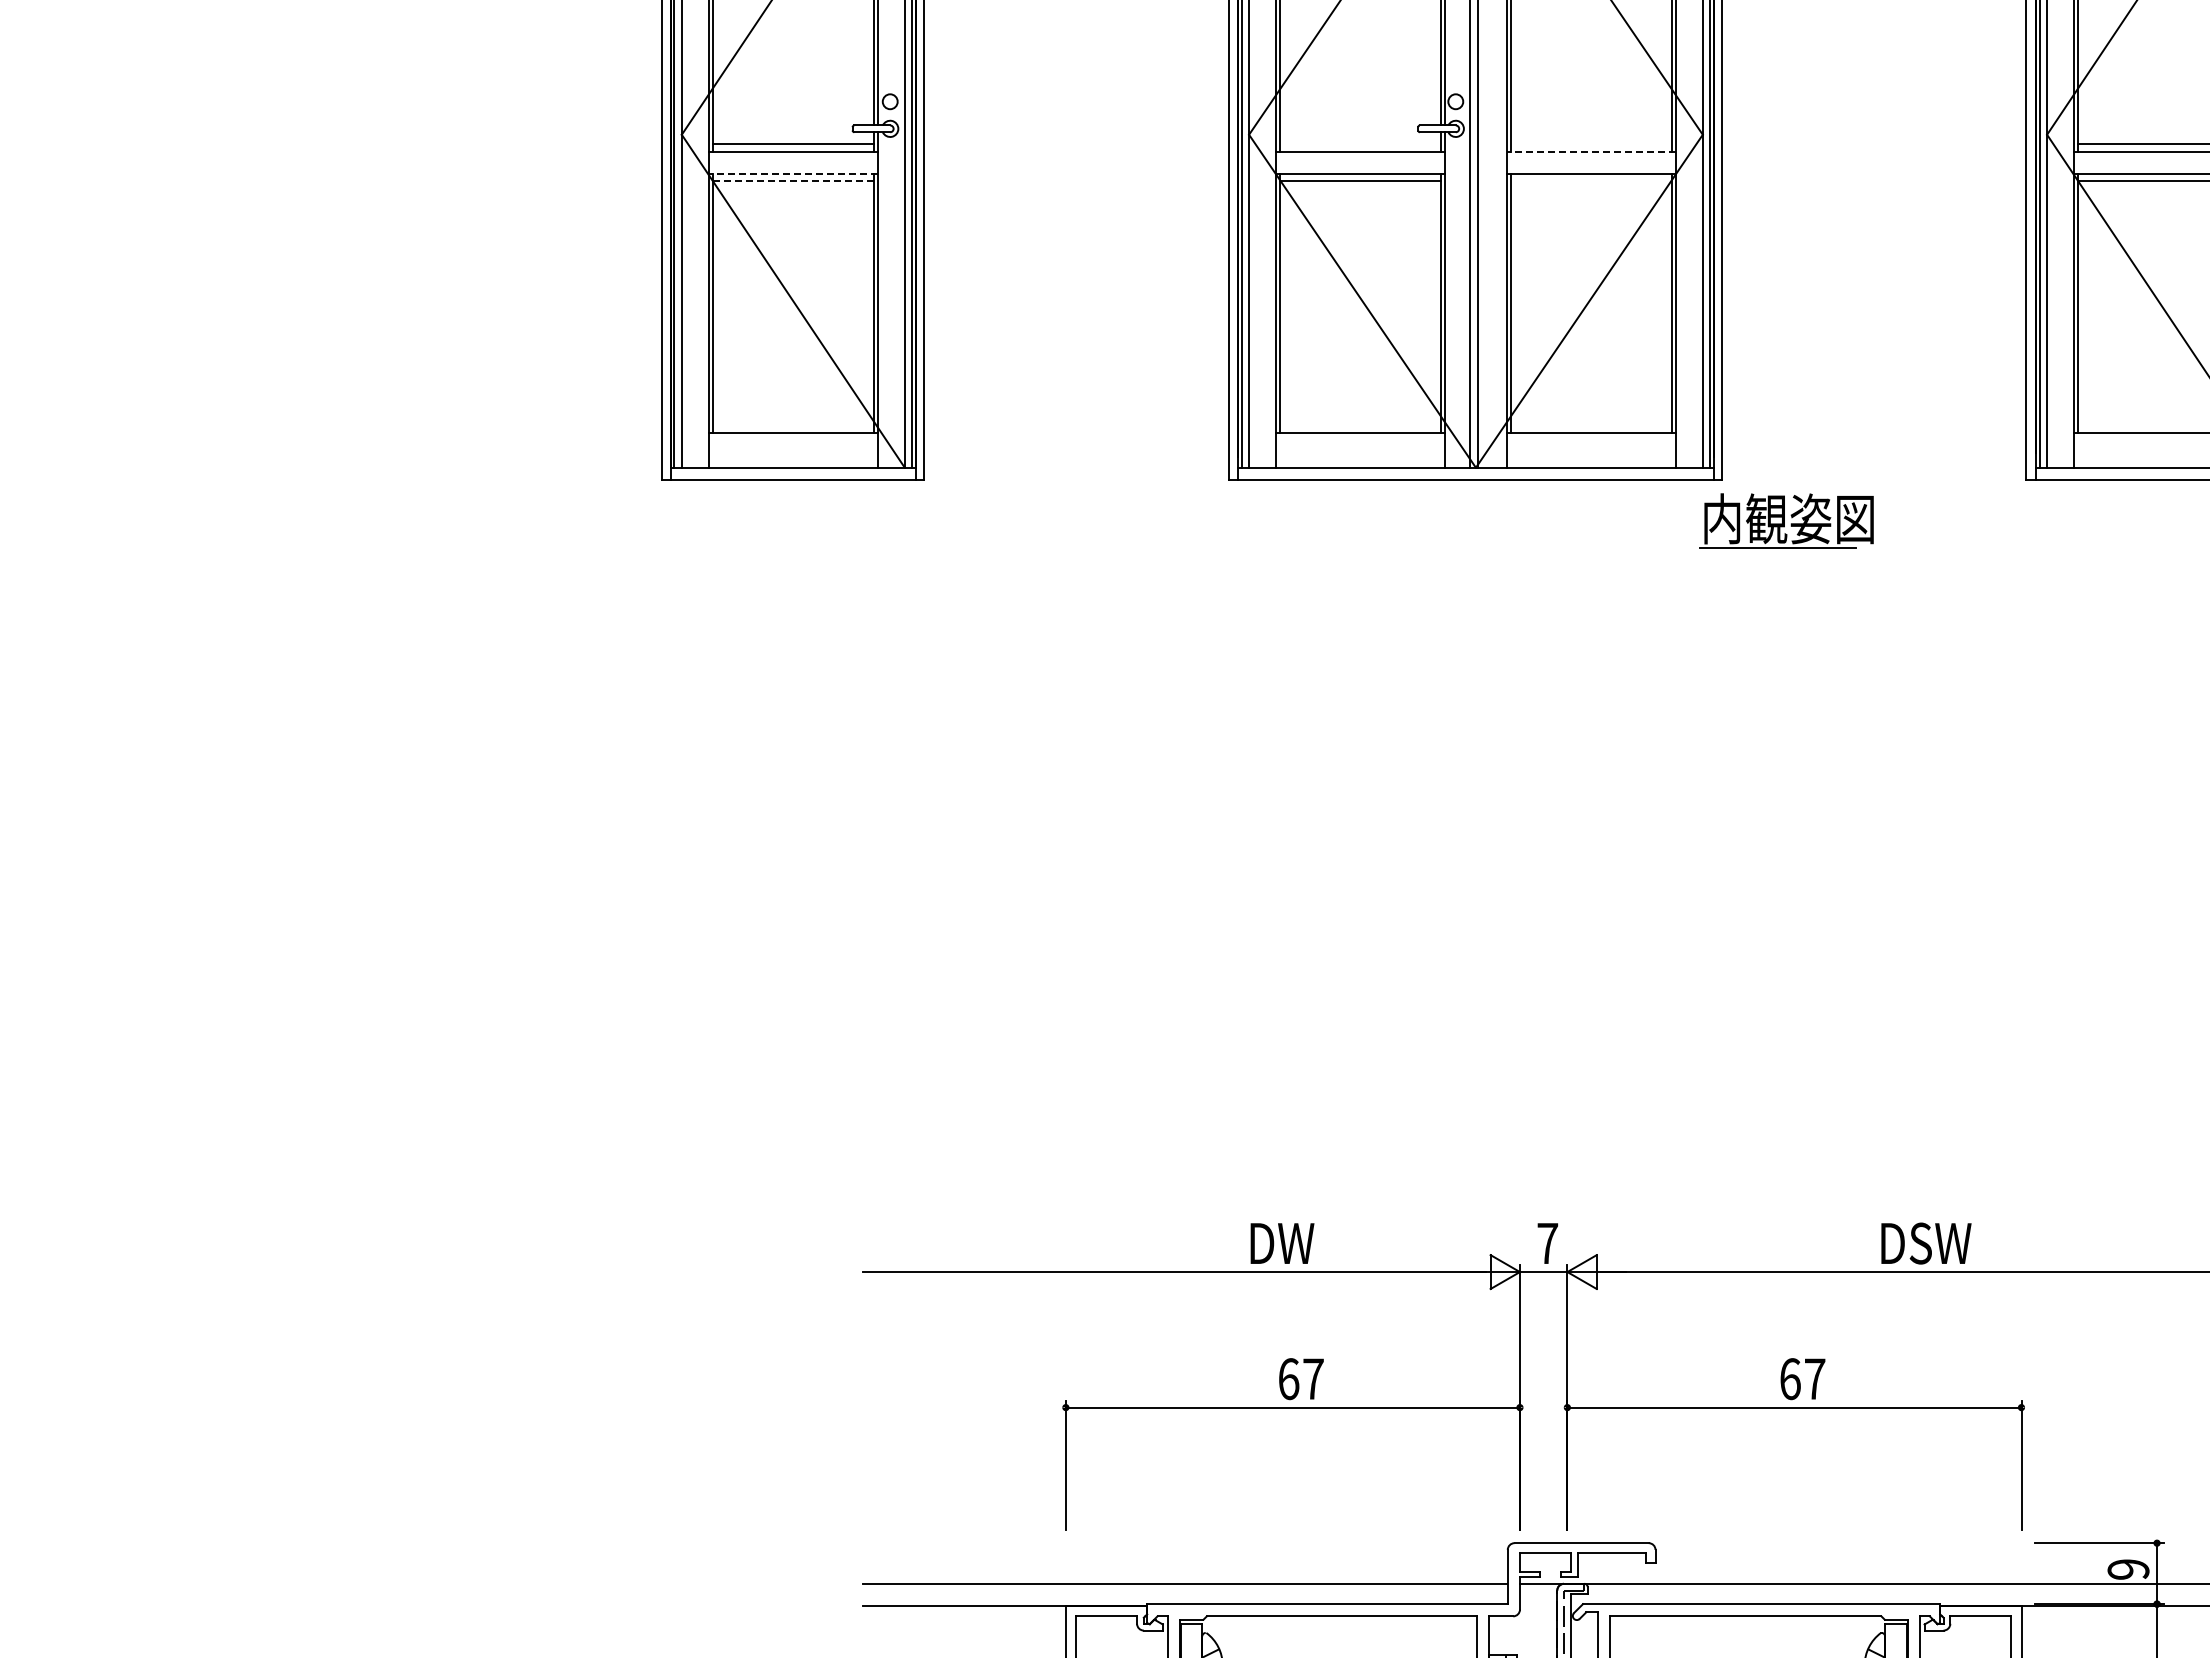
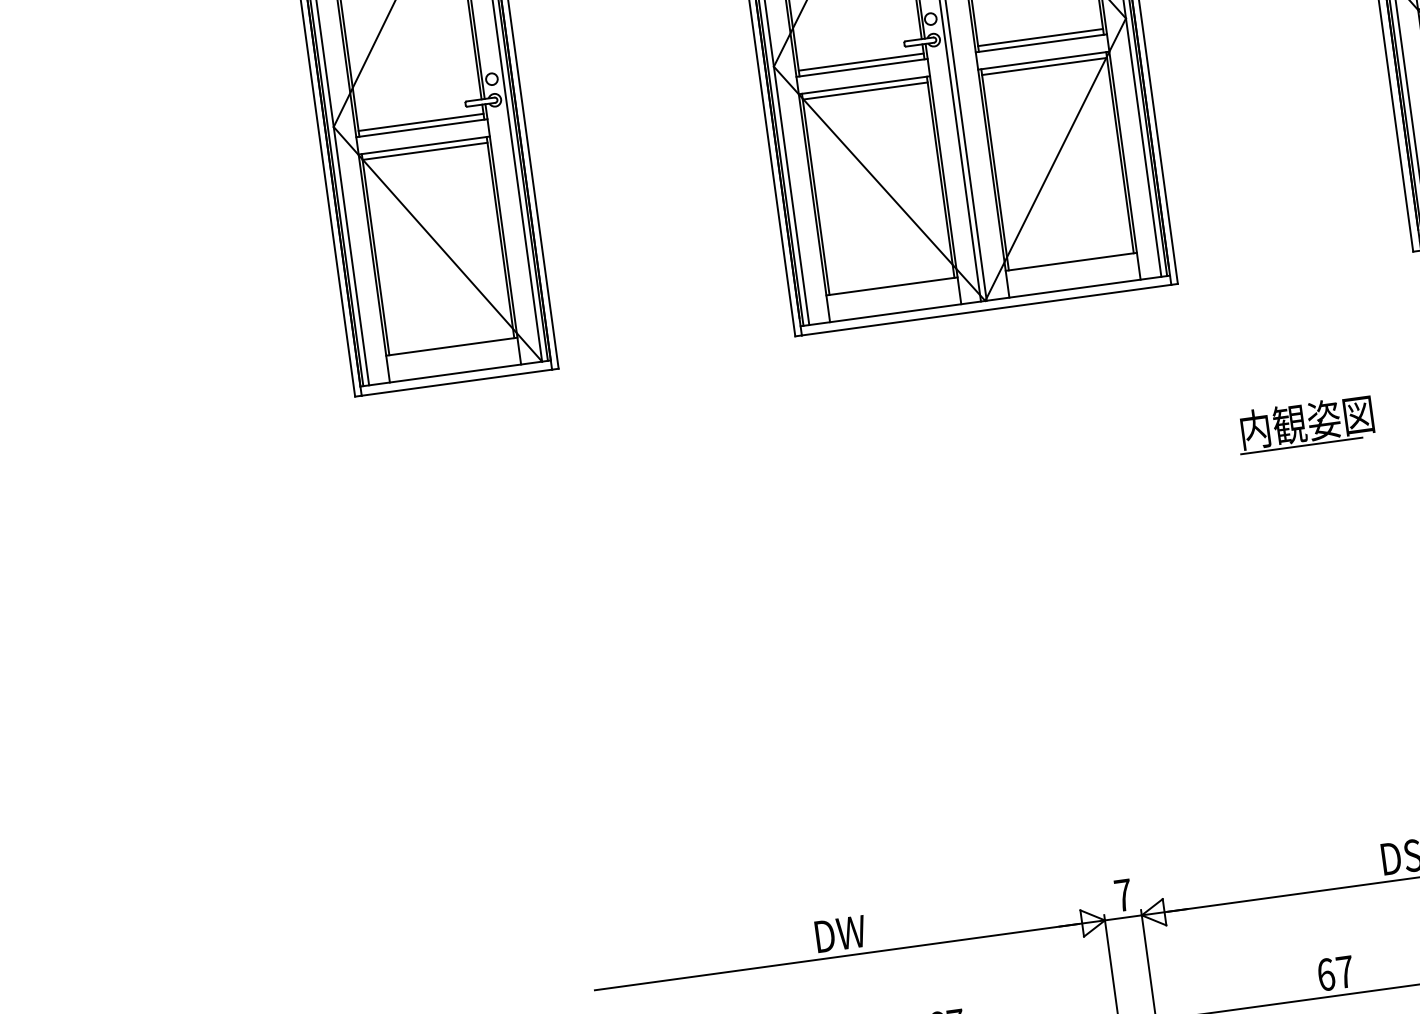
line: (1359, 144) -> (860, 62), added
line: (1591, 144) -> (1040, 37), added
line: (1591, 151) -> (1041, 43), dashed -> solid
line: (793, 173) -> (424, 145), dashed -> solid
line: (792, 181) -> (424, 151), dashed -> solid
line: (1591, 181) -> (1044, 66), added
part: (1786, 520) -> (1305, 423), moved
text: (1282, 1243) -> (840, 933), moved

